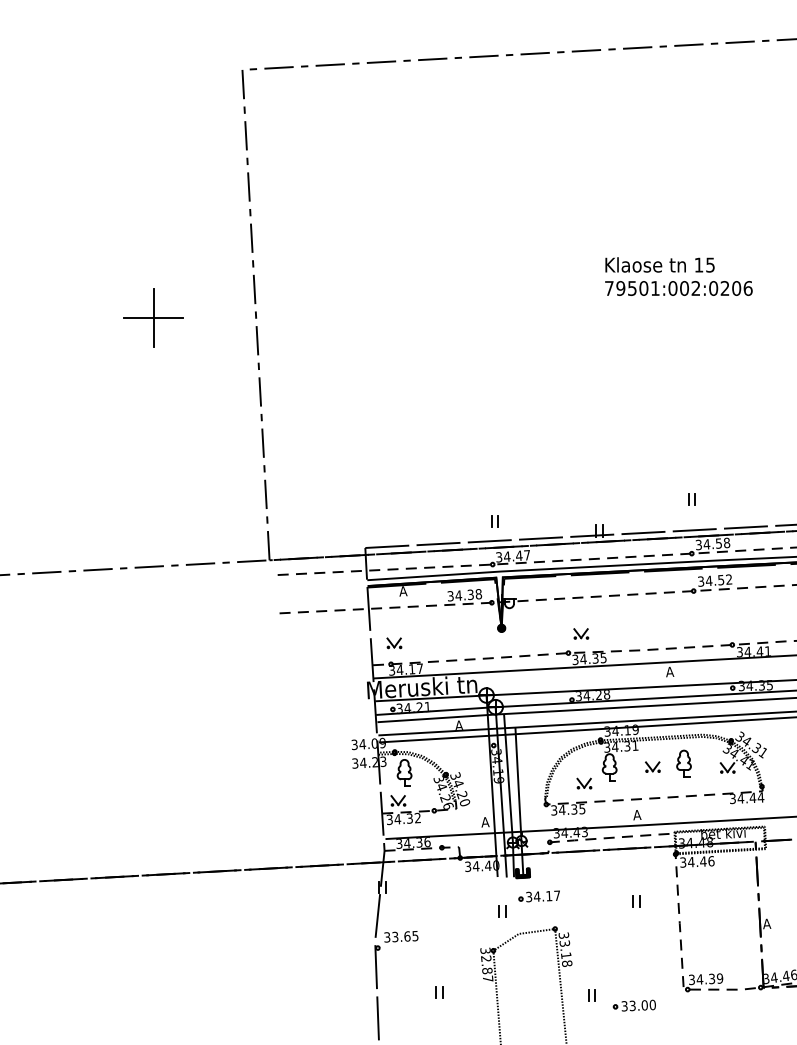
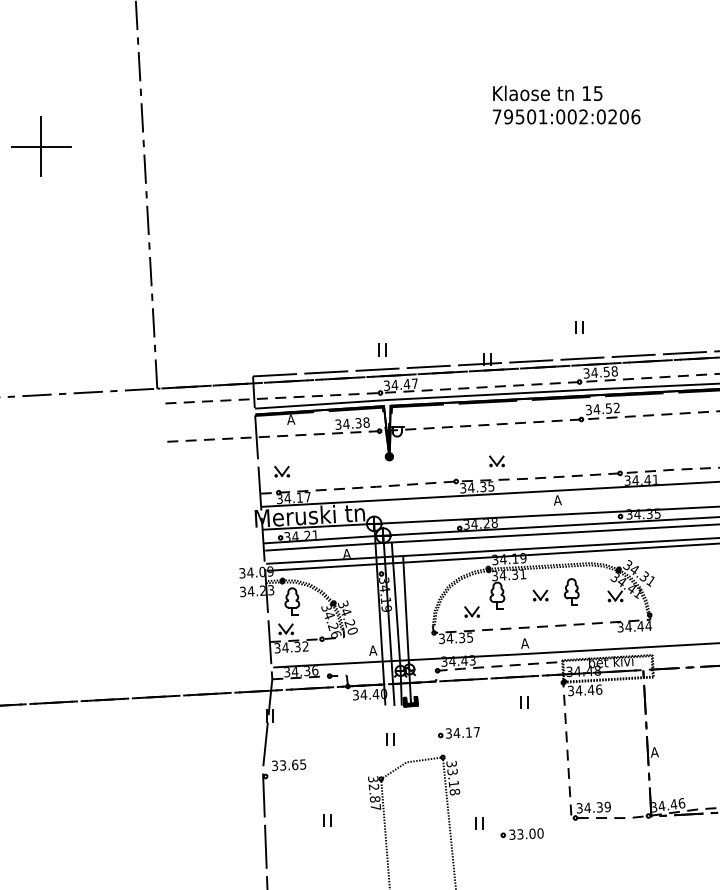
part: (581, 633) -> (497, 460), moved
part: (538, 896) -> (458, 732), moved
part: (636, 901) -> (524, 701), moved

